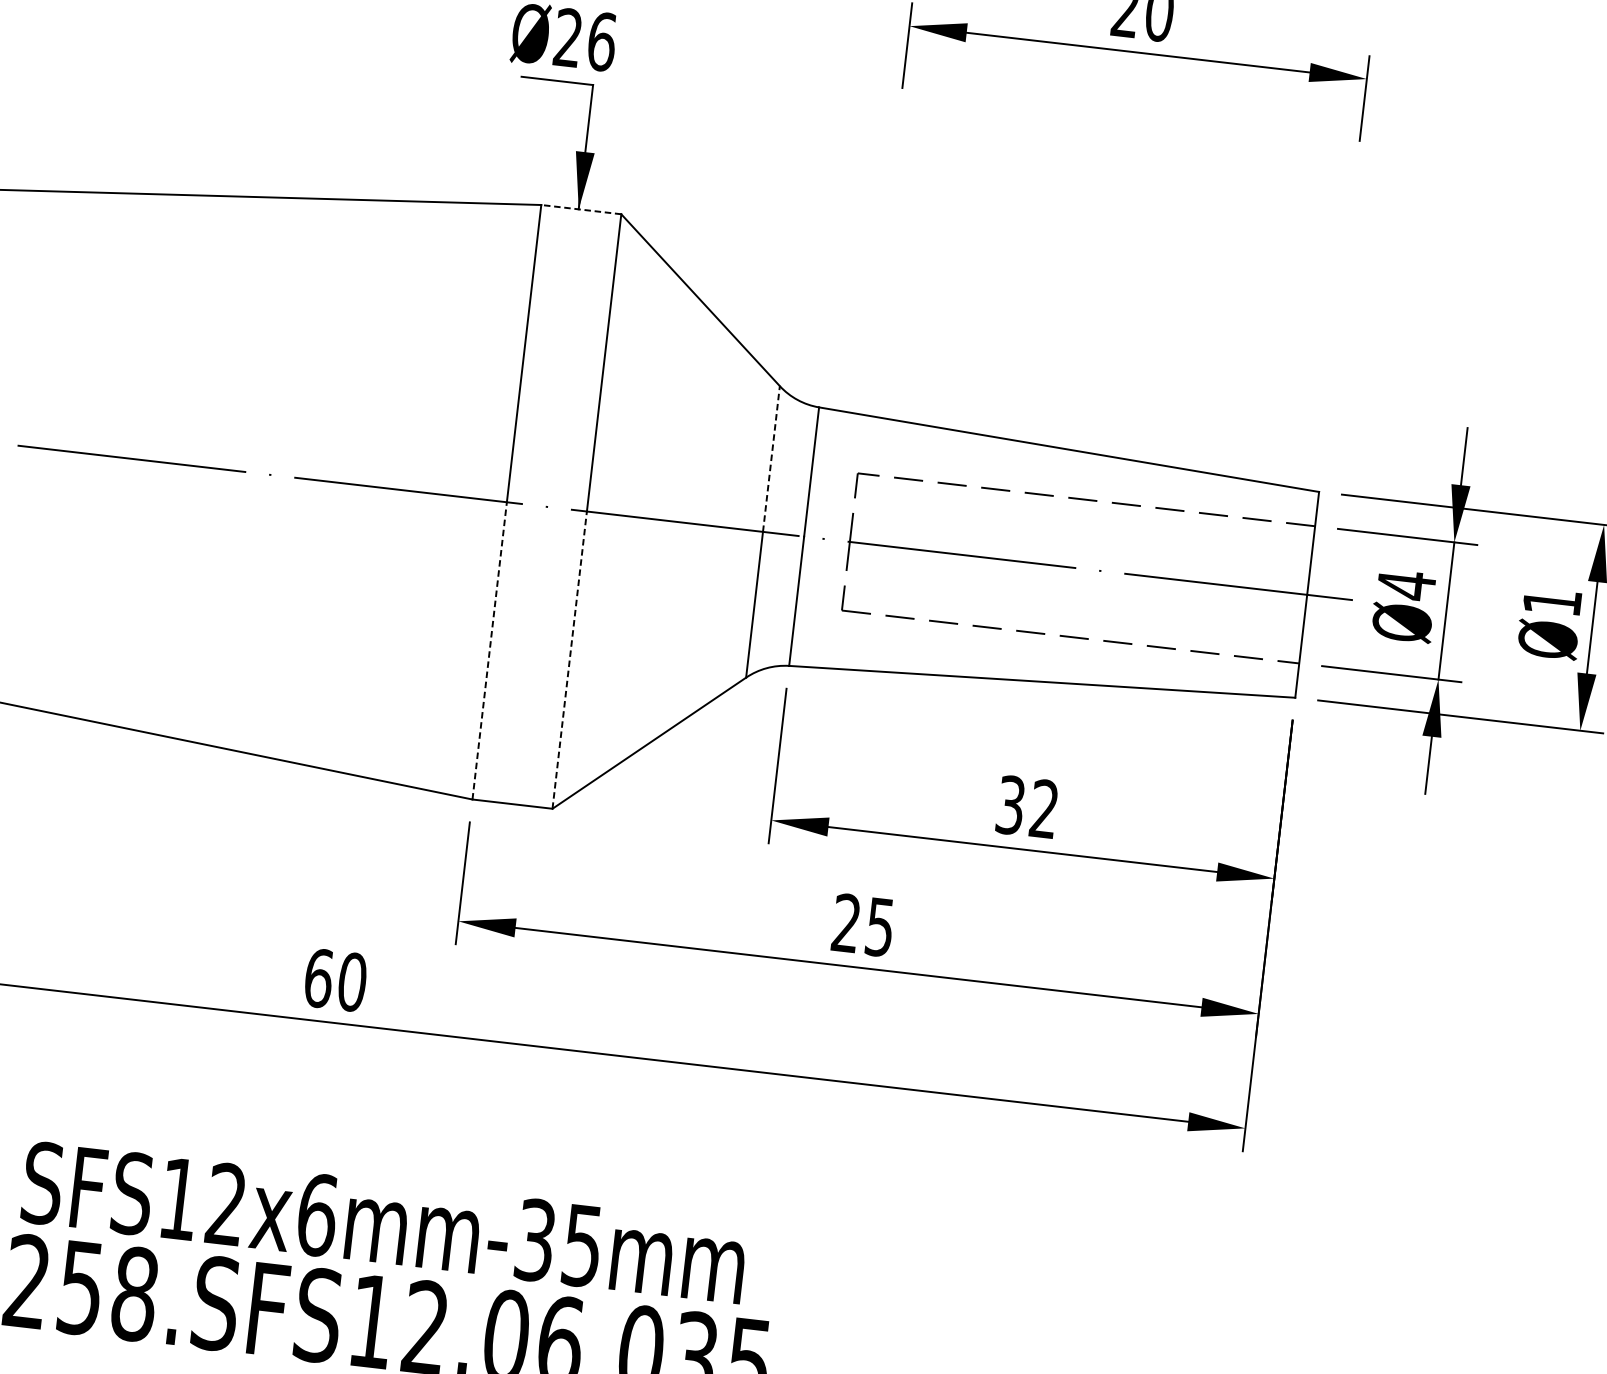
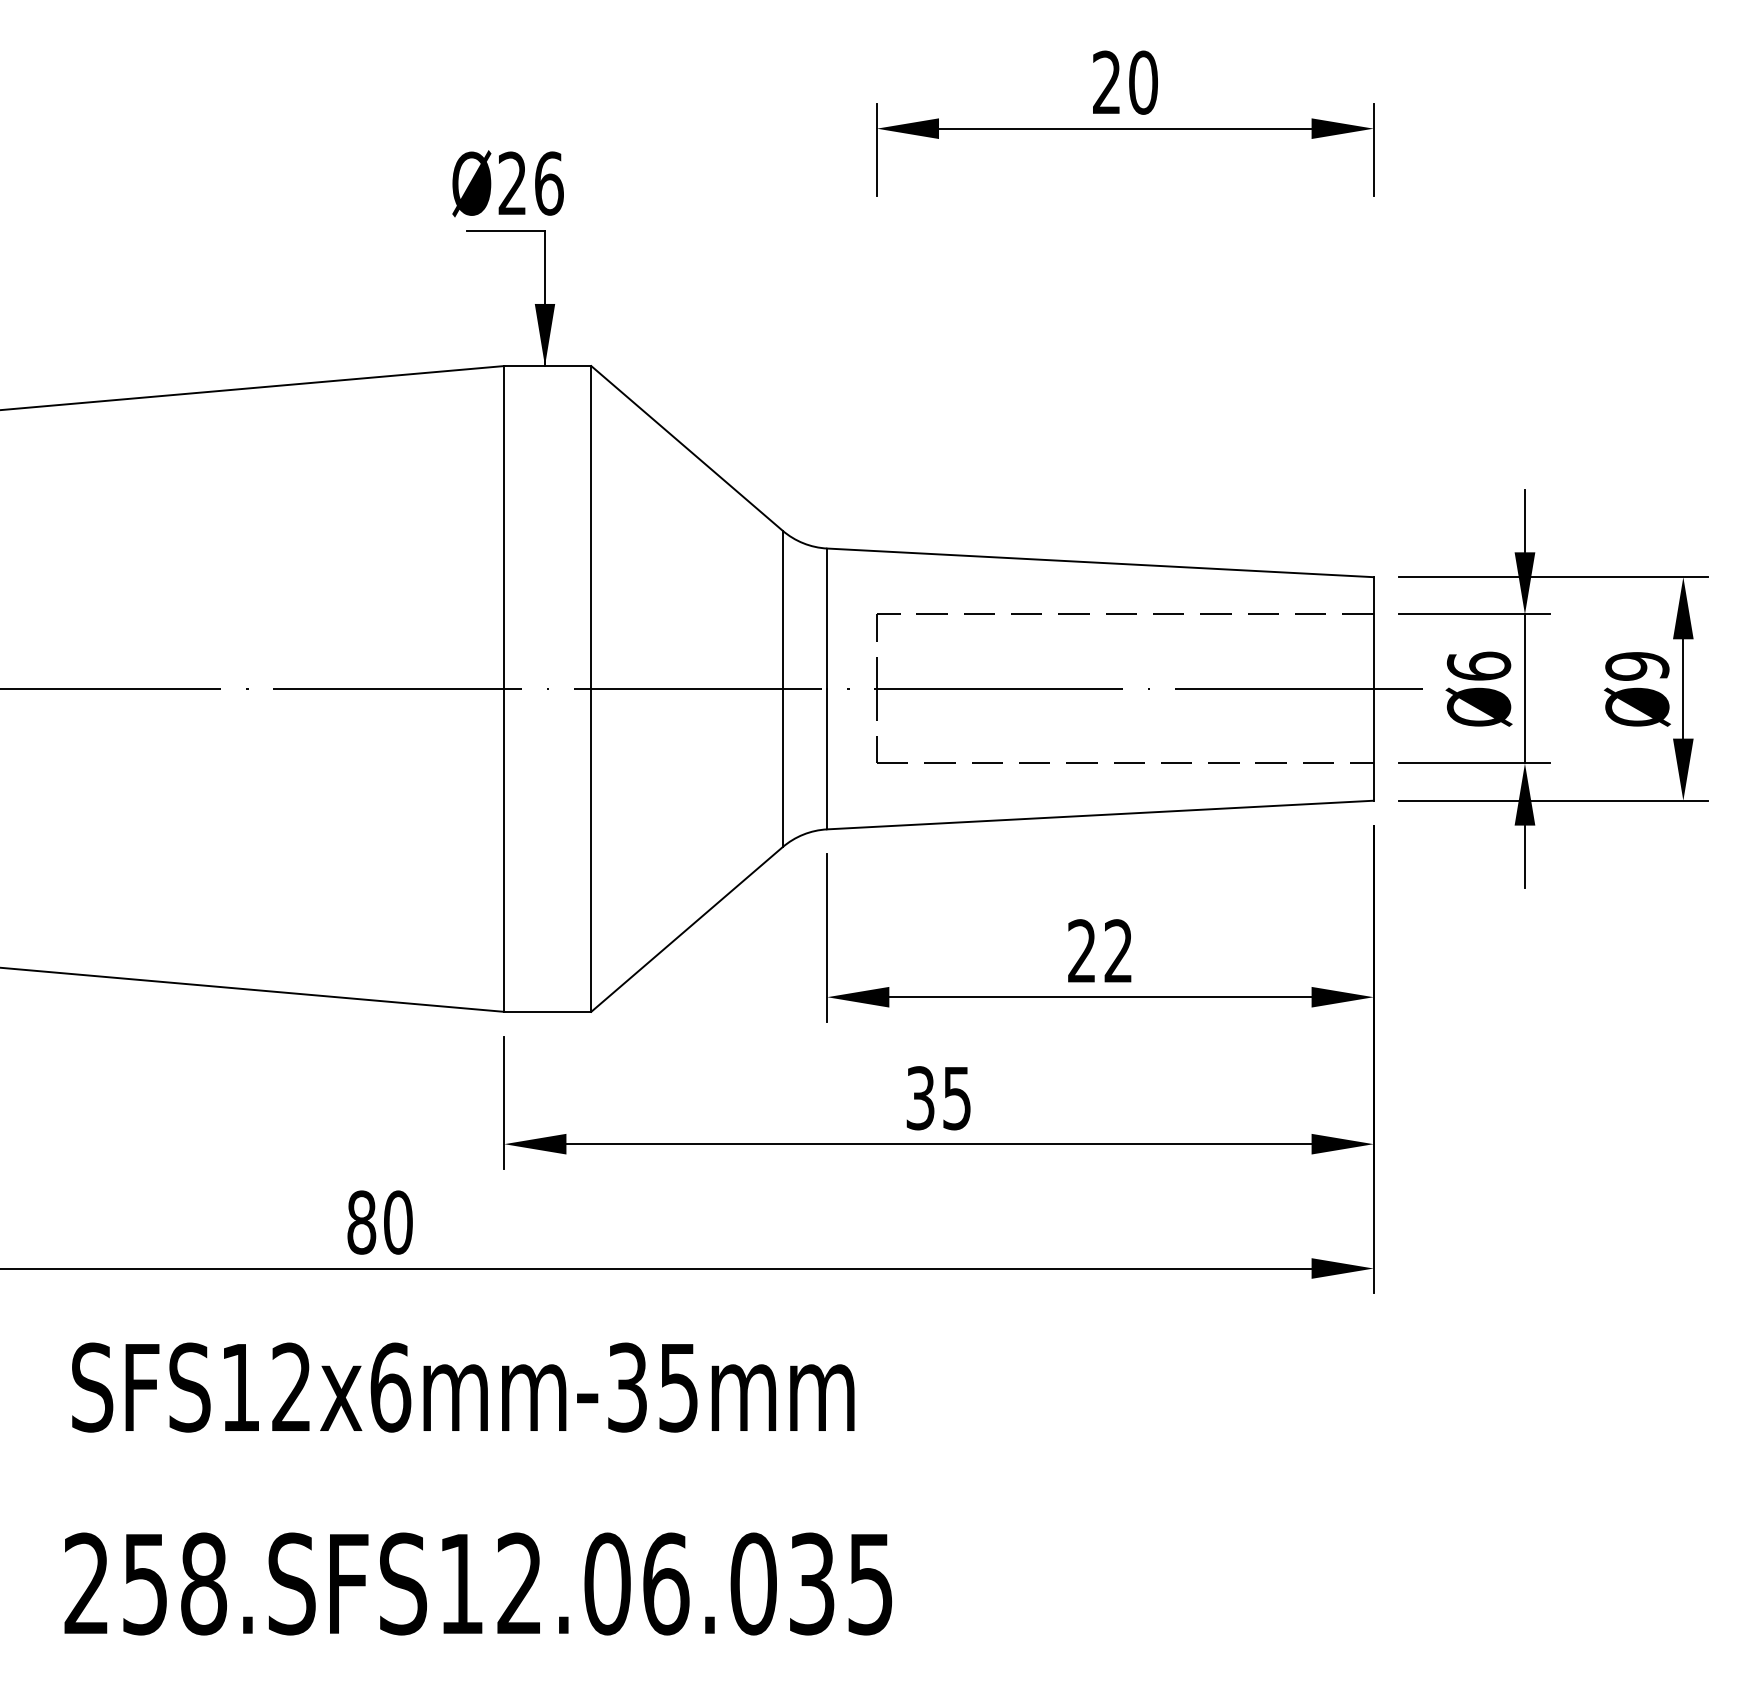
line: (580, 210) -> (547, 366), dashed -> solid
line: (771, 458) -> (782, 609), dashed -> solid
text: (1406, 585) -> (1478, 666), Ø4 -> Ø6
text: (1552, 602) -> (1637, 666), Ø1 -> Ø9
line: (489, 650) -> (504, 849), dashed -> solid
line: (570, 659) -> (591, 849), dashed -> solid
text: (1010, 805) -> (1081, 951), 32 -> 22
text: (846, 923) -> (920, 1098), 25 -> 35
text: (318, 978) -> (361, 1222), 60 -> 80
text: (384, 1222) -> (463, 1387), moved

